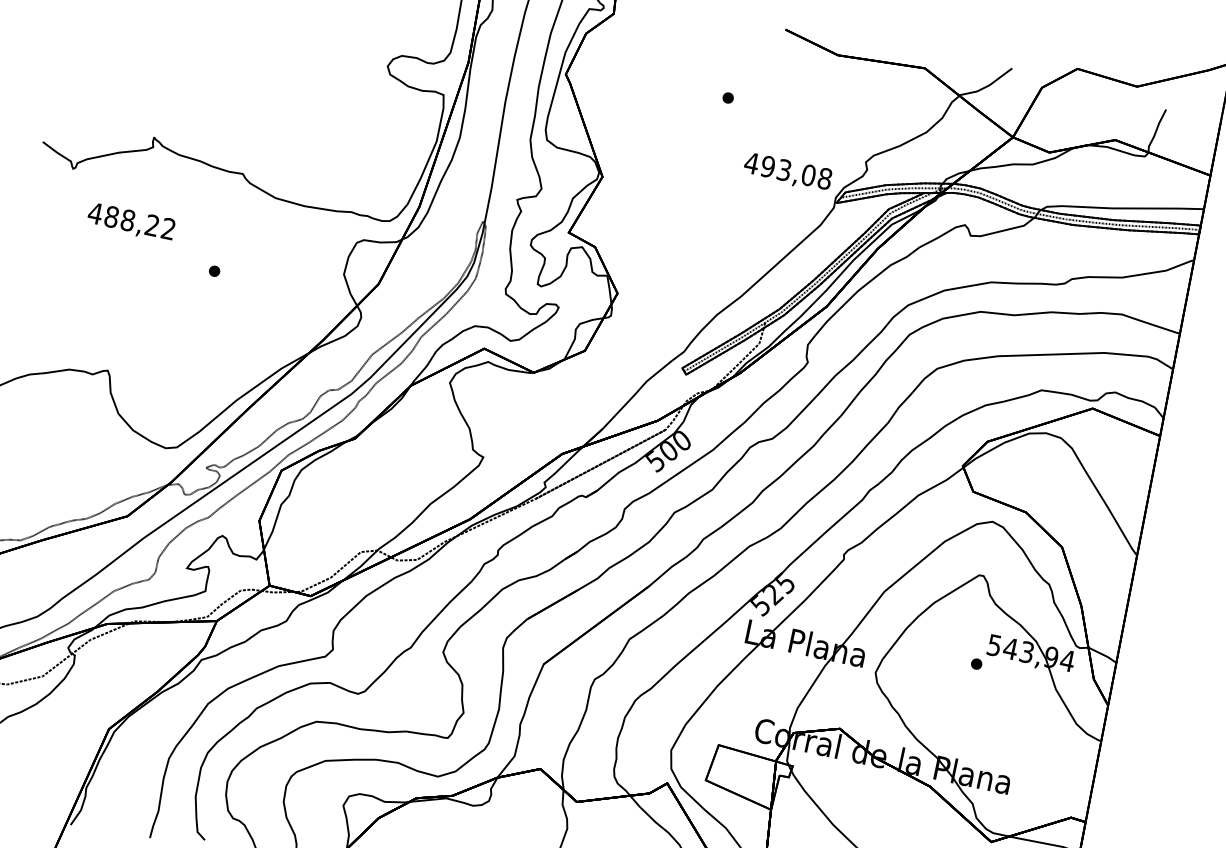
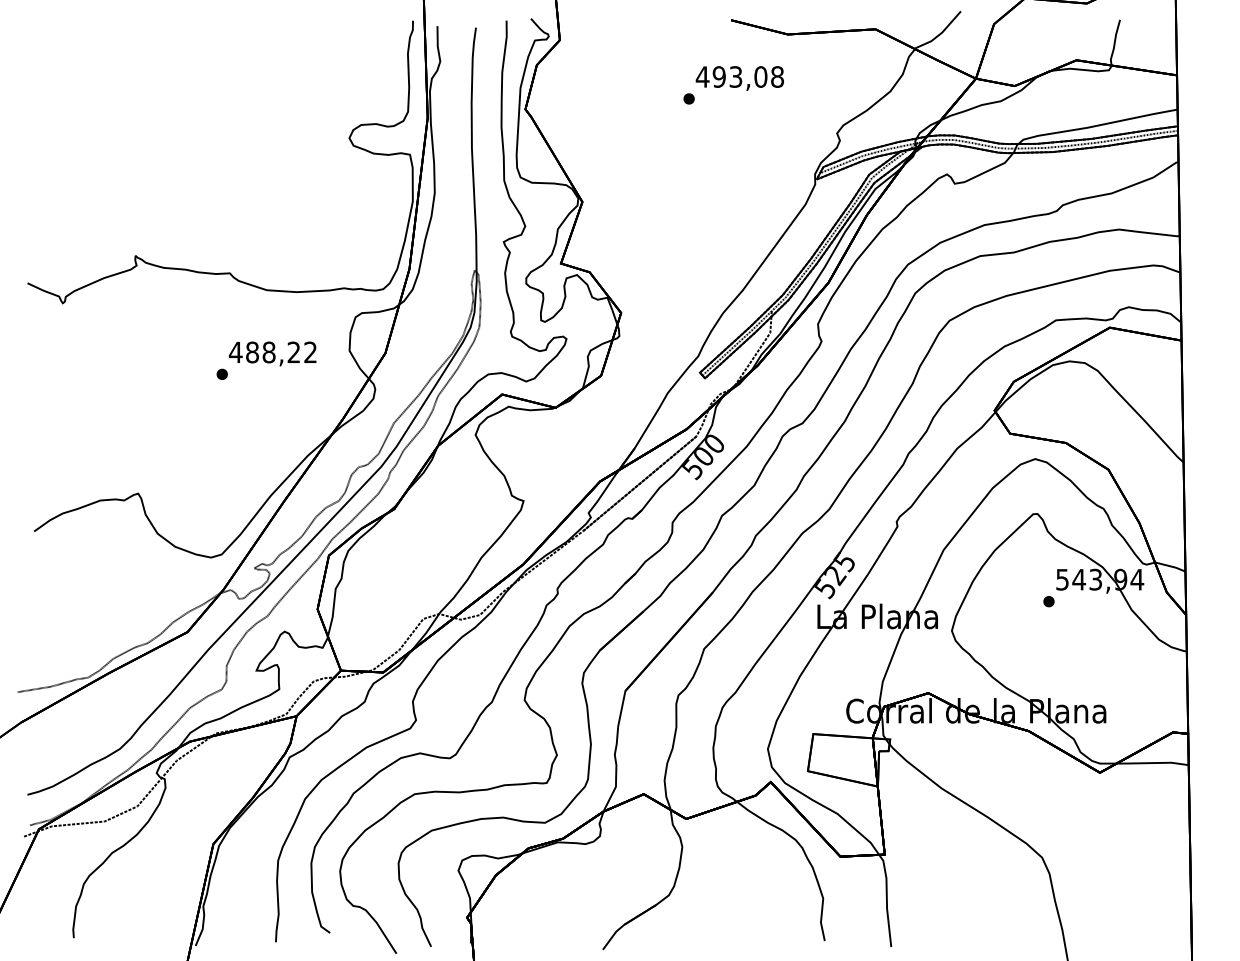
text: (787, 172) -> (739, 78), moved
text: (131, 222) -> (272, 353), moved

